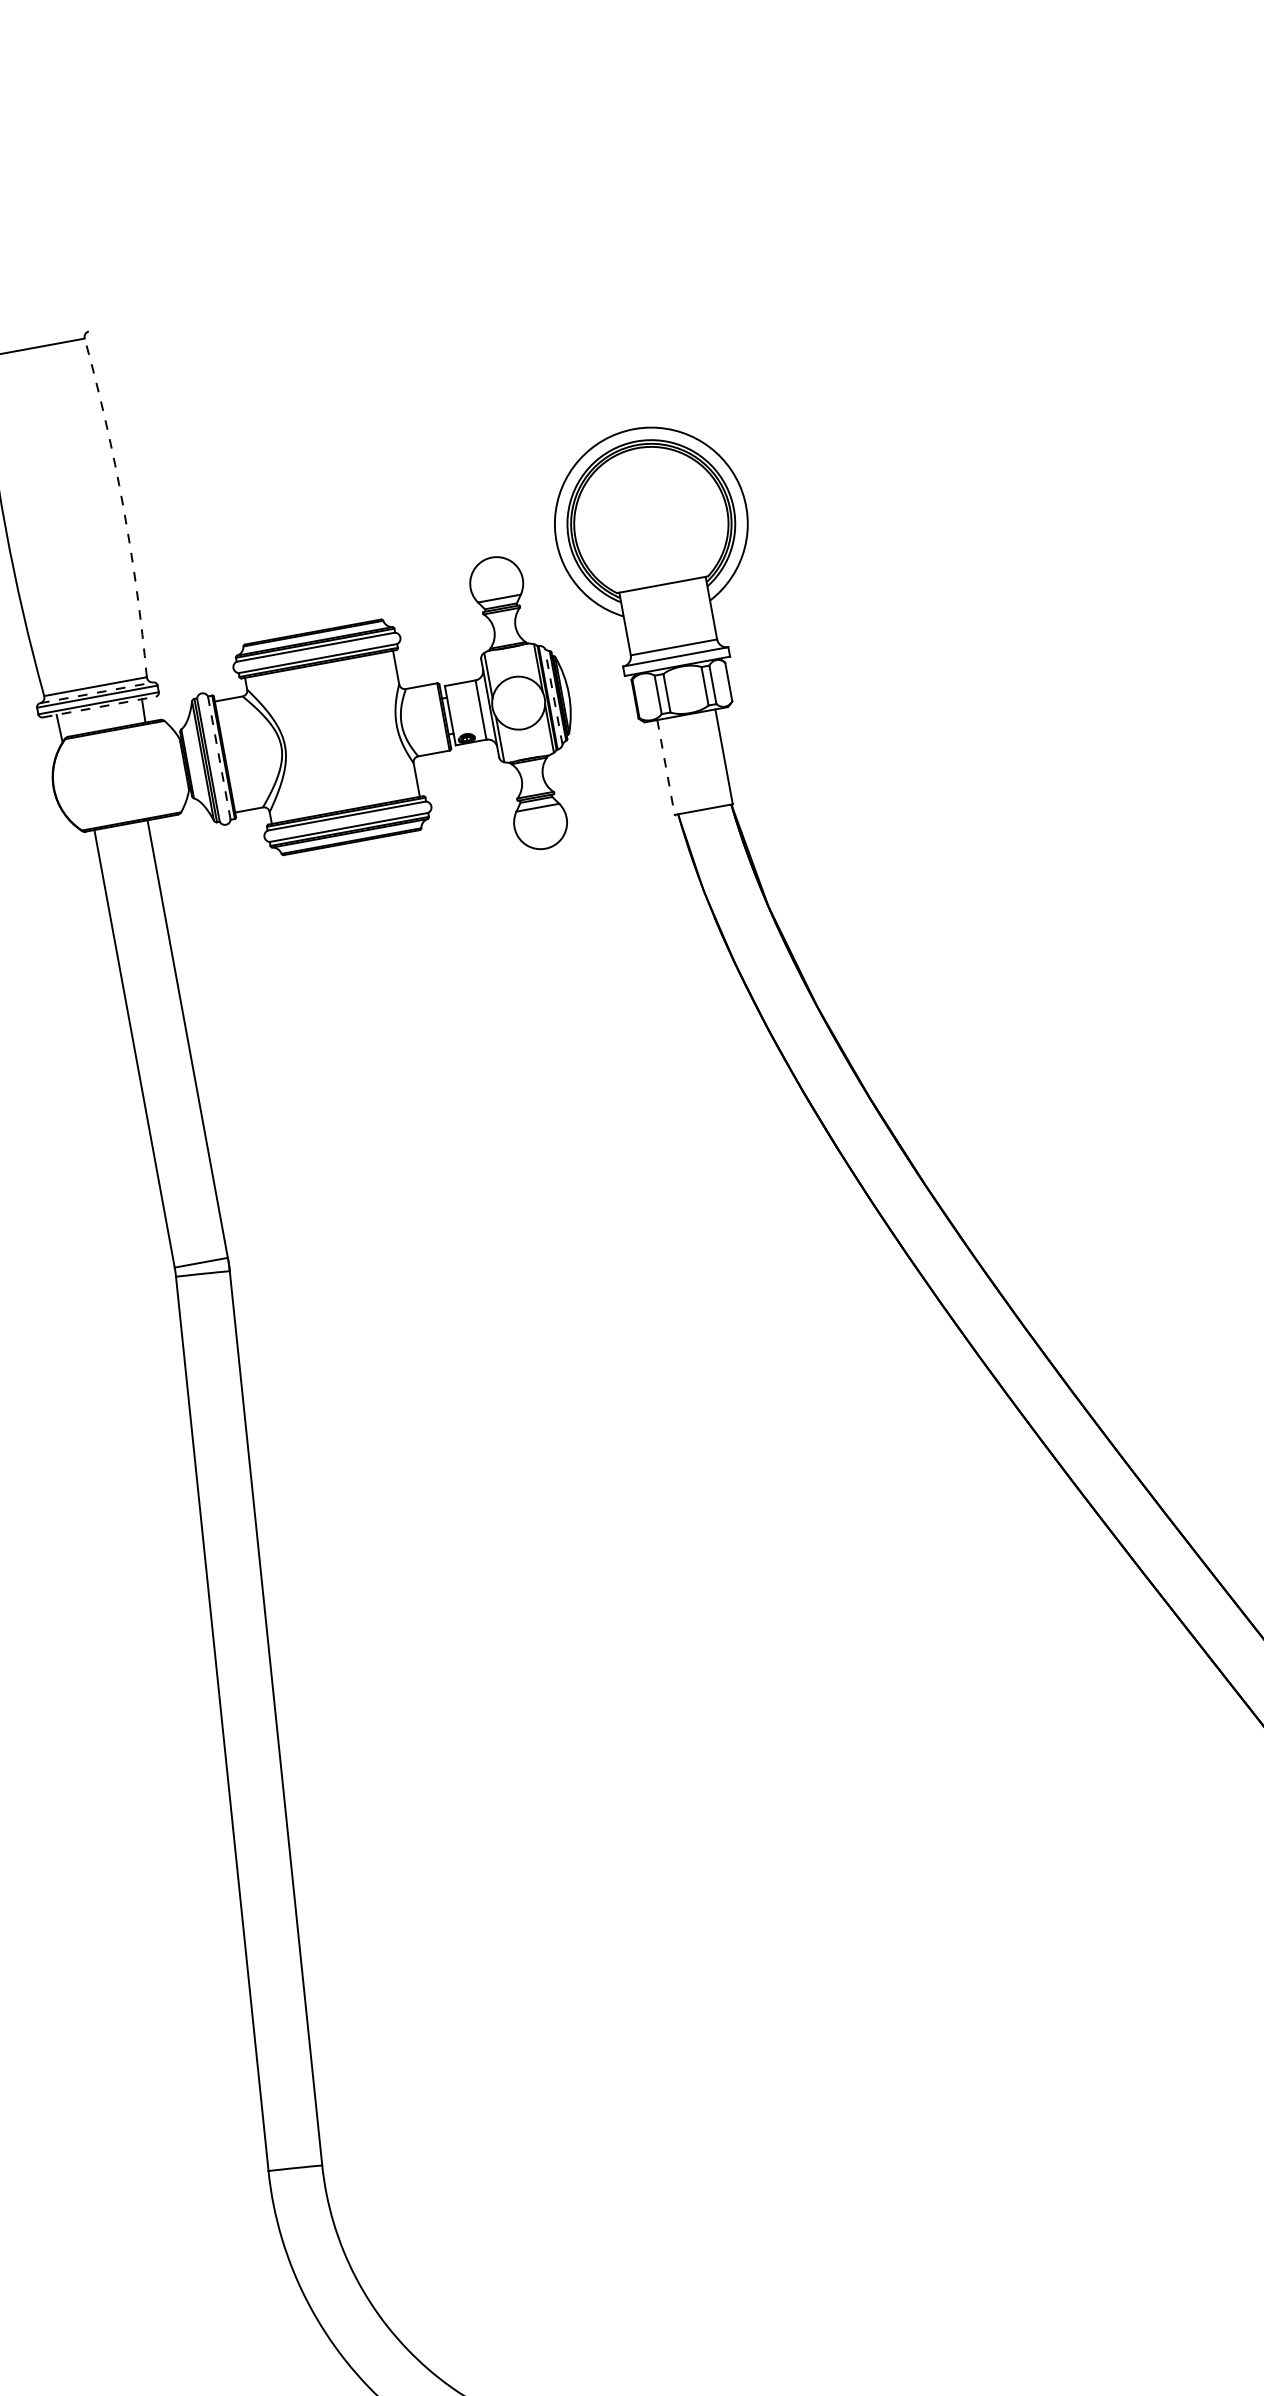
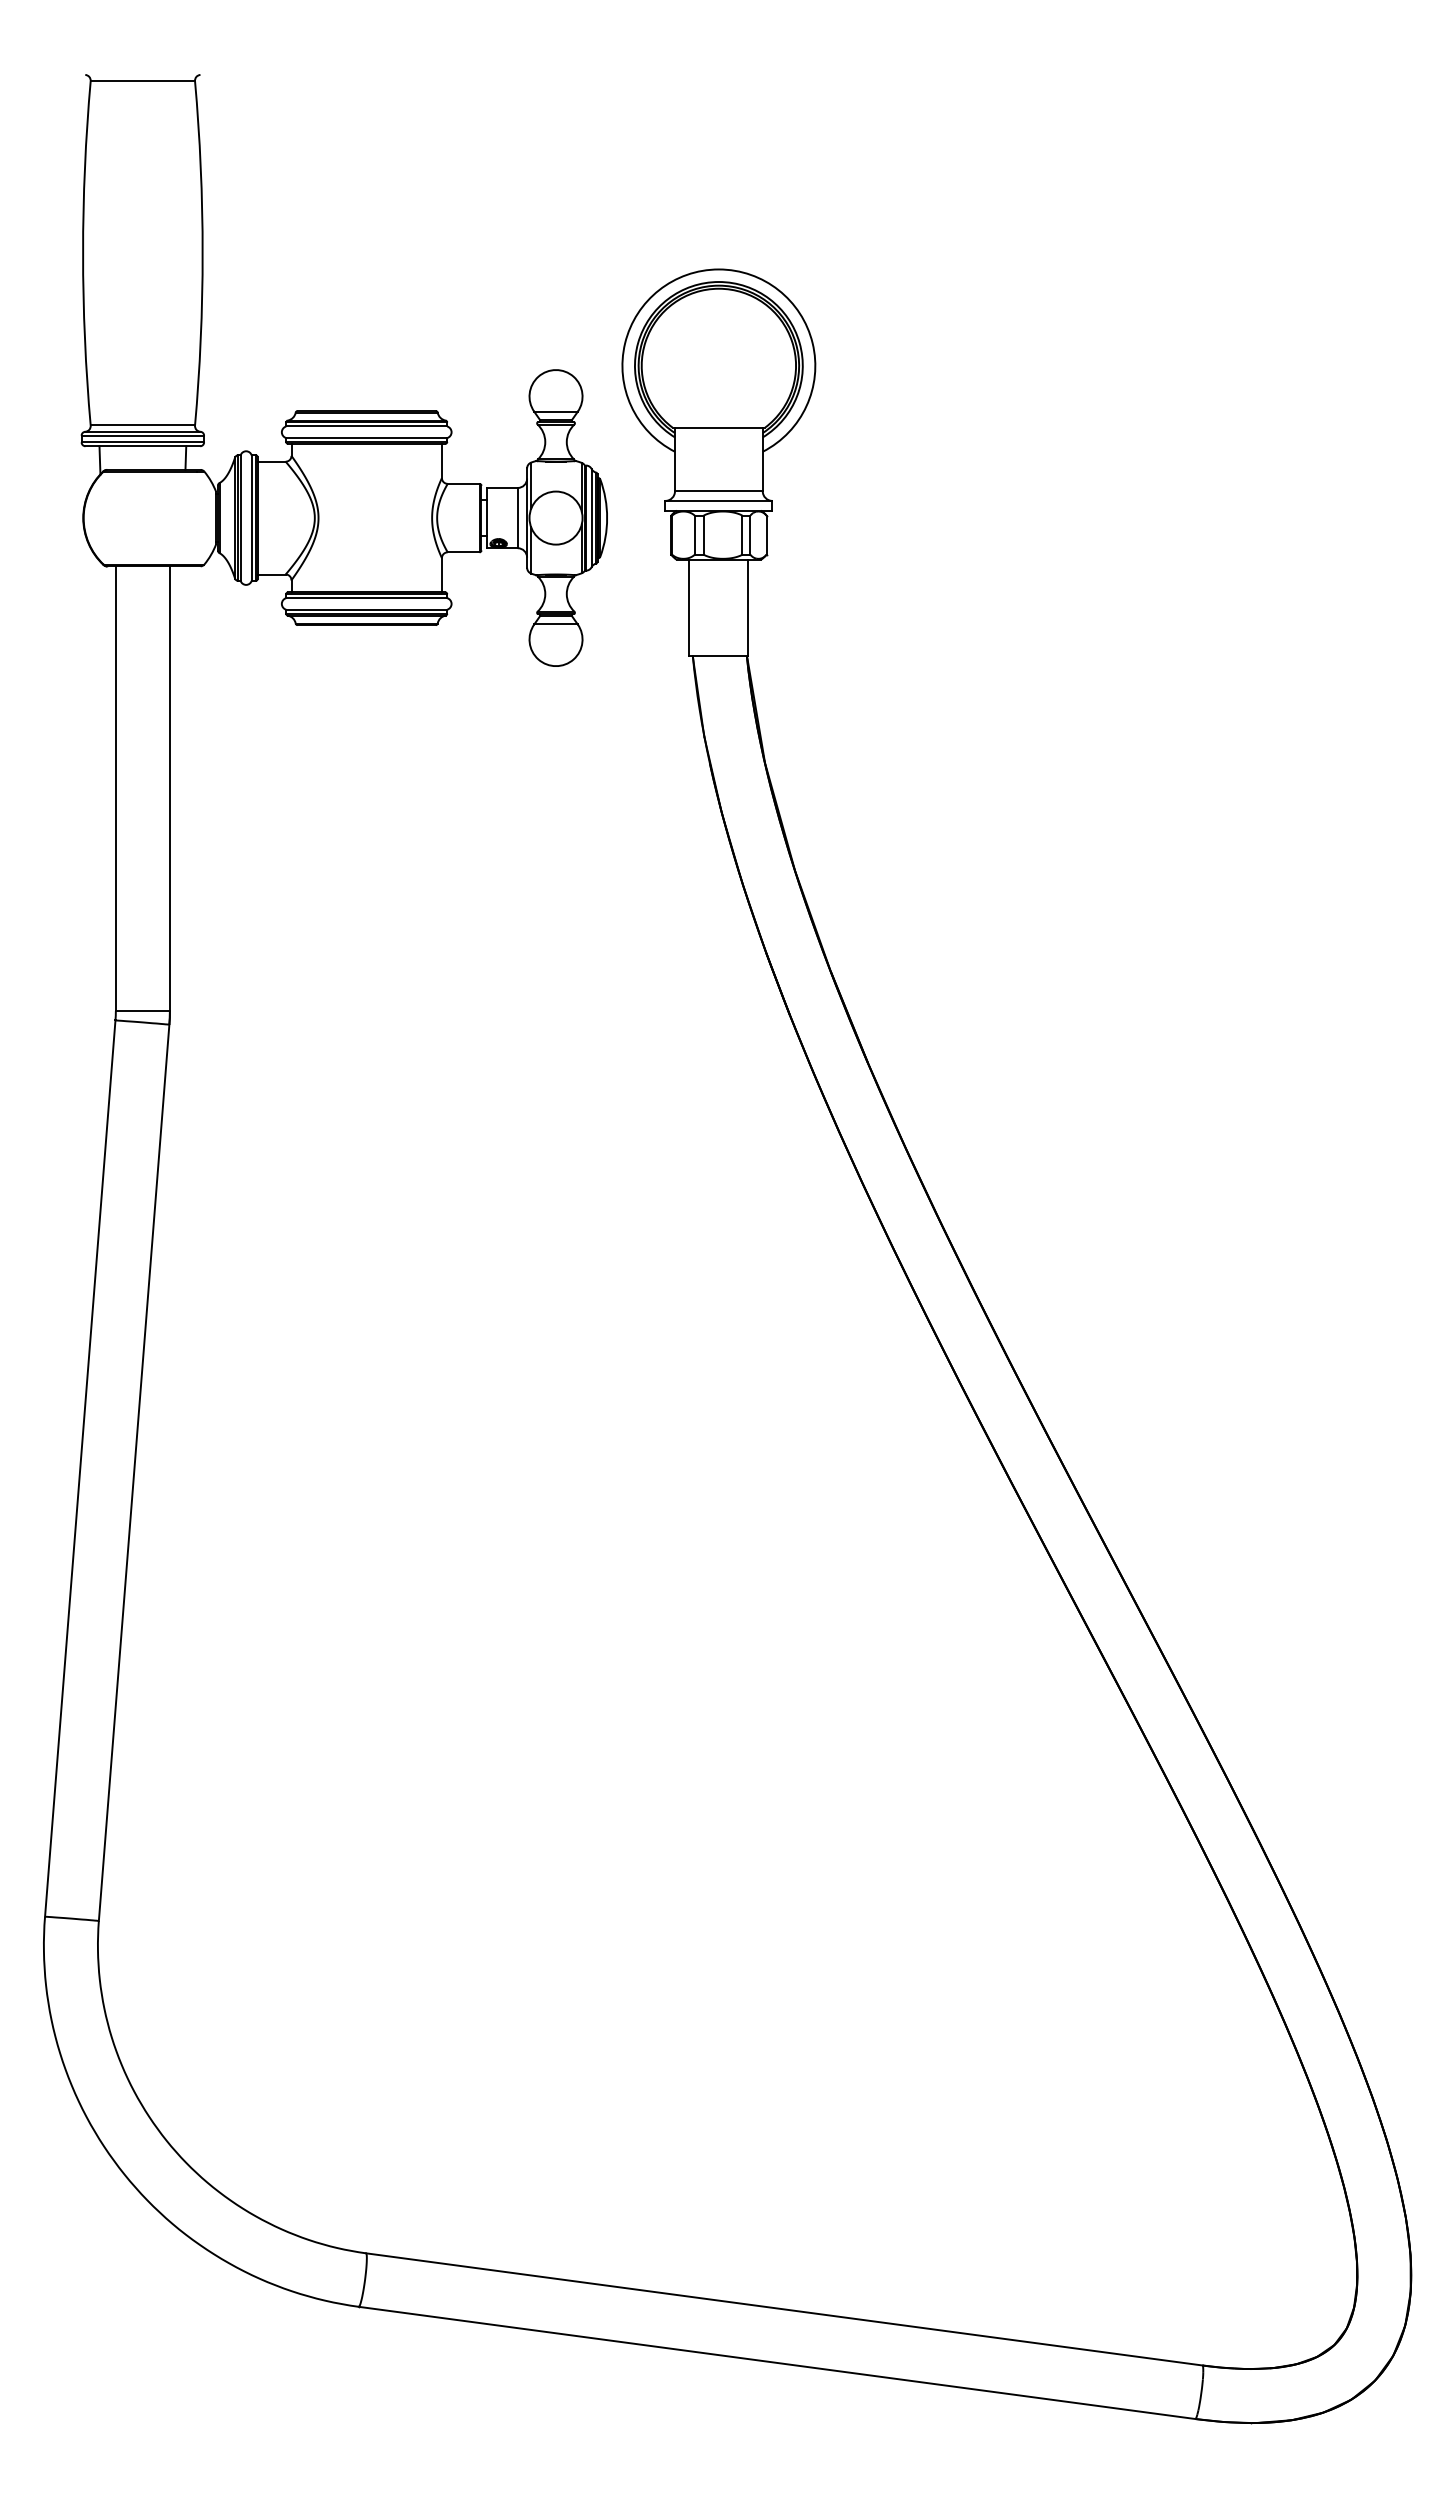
arc: (123, 506) -> (202, 253), dashed -> solid
line: (96, 692) -> (142, 431), dashed -> solid
line: (553, 696) -> (591, 517), dashed -> solid
line: (99, 707) -> (143, 446), dashed -> solid
line: (219, 758) -> (251, 518), dashed -> solid
line: (666, 767) -> (689, 608), dashed -> solid

